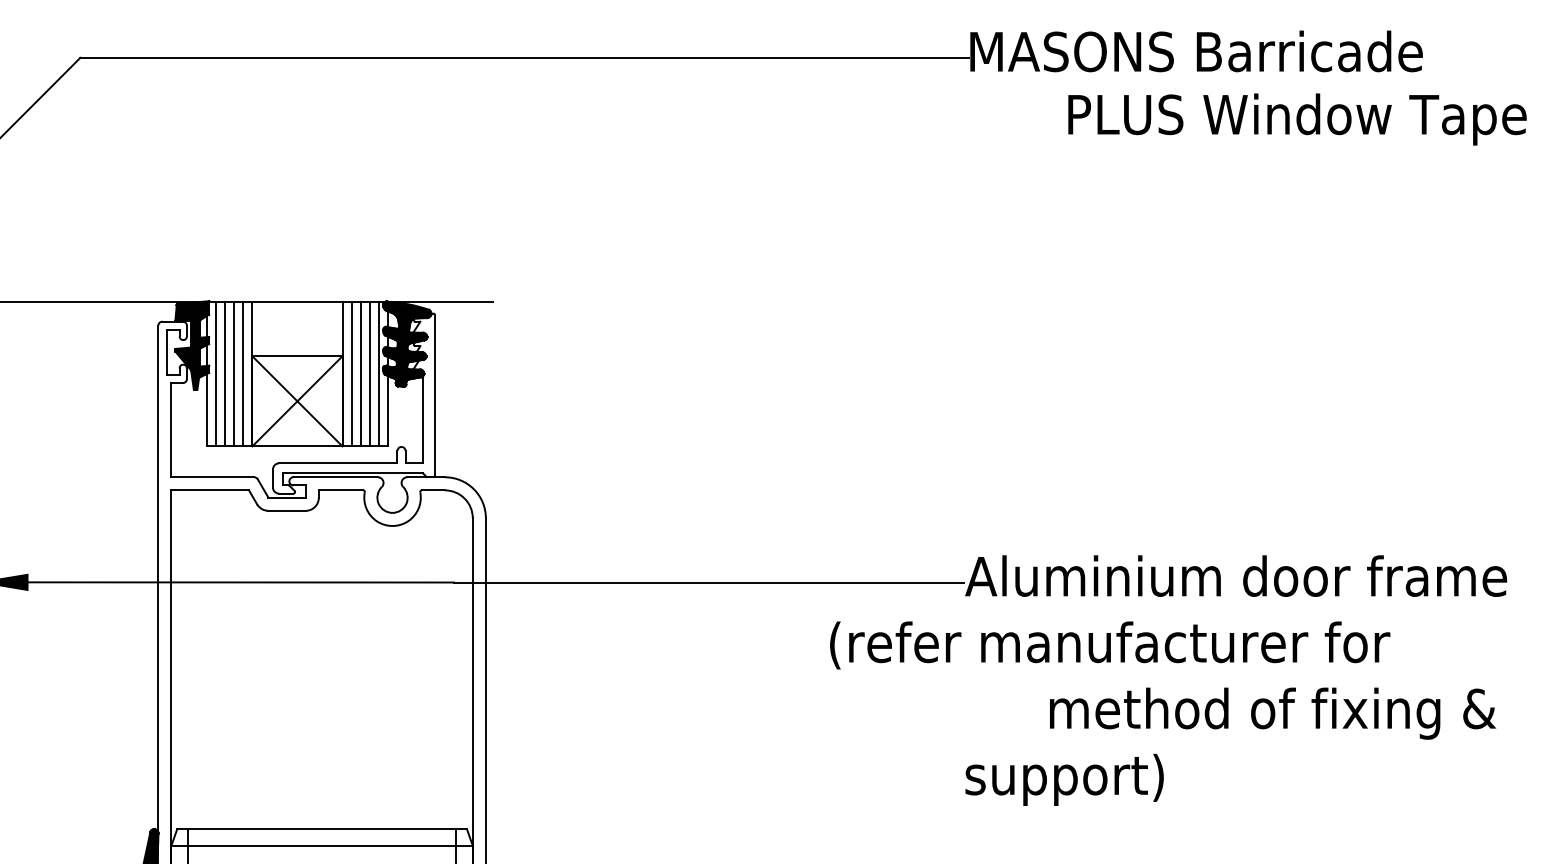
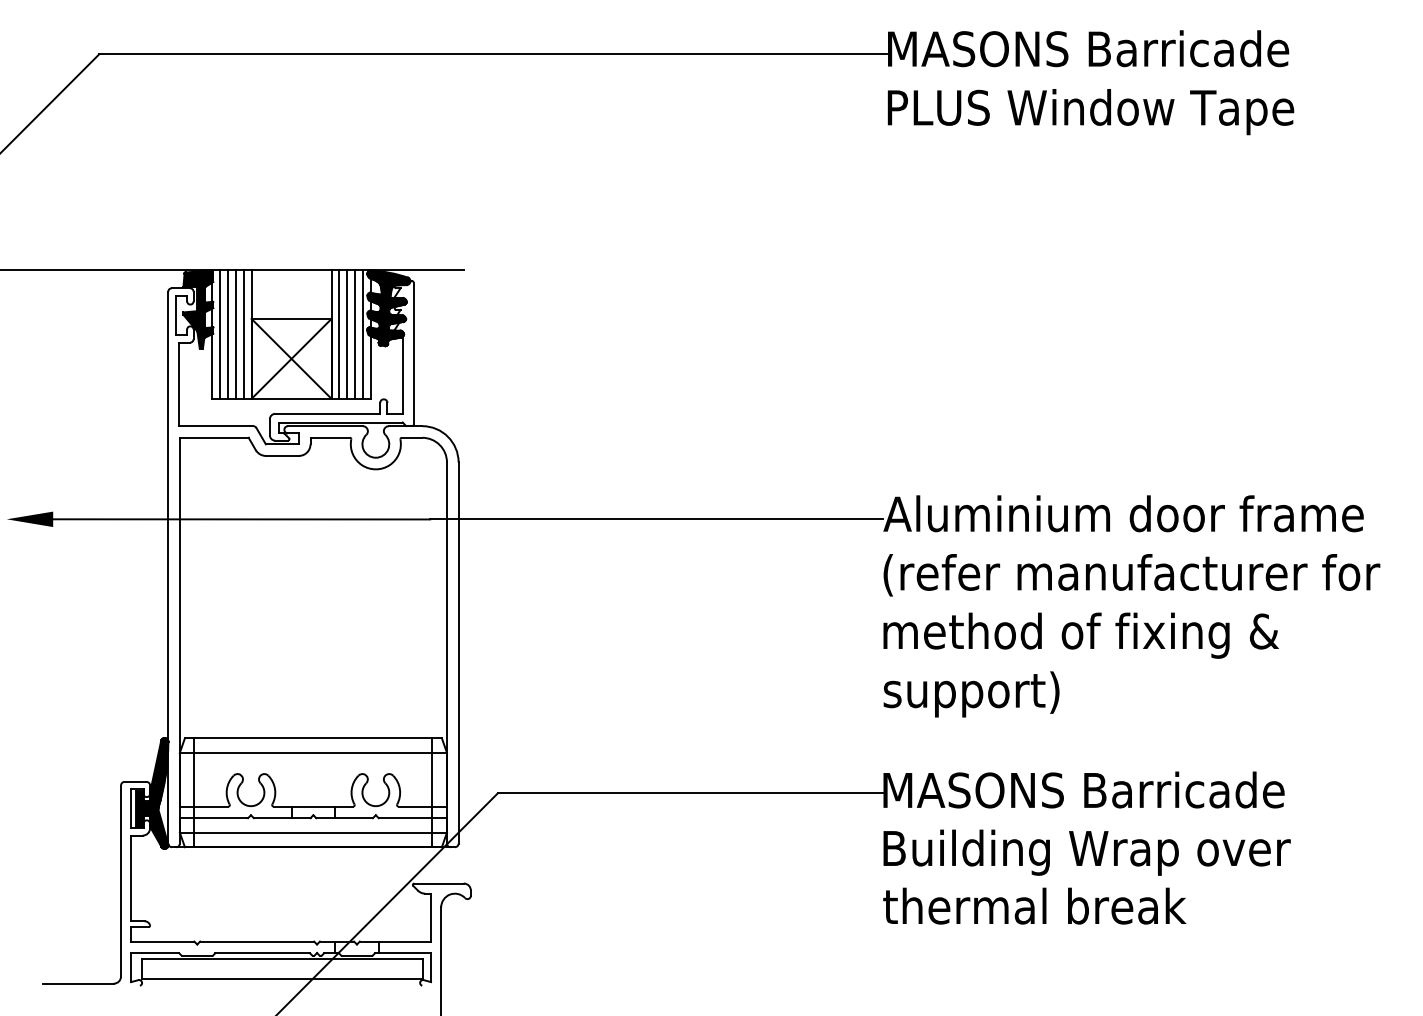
text: (1296, 119) -> (1090, 112), moved
text: (1109, 645) -> (1131, 575), moved
text: (1272, 713) -> (1080, 635), moved

